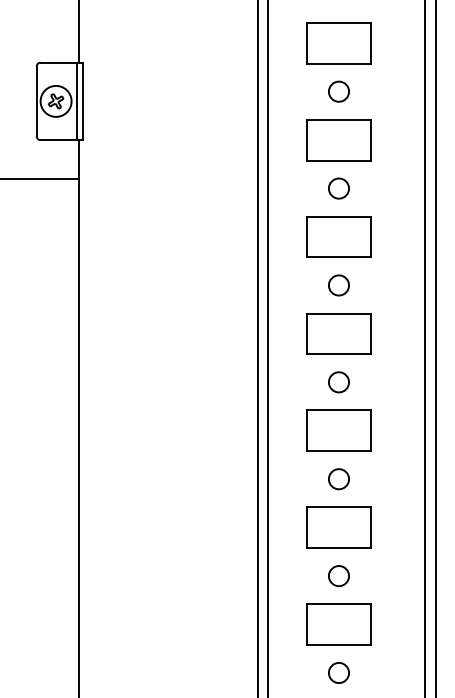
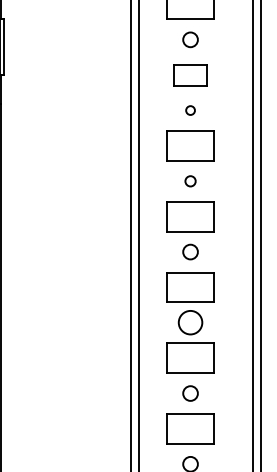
part: (338, 140) -> (190, 75), size x0.7
circle: (338, 188) -> (190, 110), size x0.6
circle: (338, 285) -> (190, 181), size x0.7
circle: (338, 479) -> (190, 323), size x1.6

